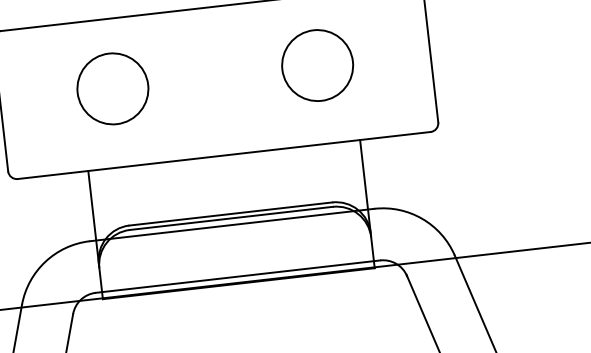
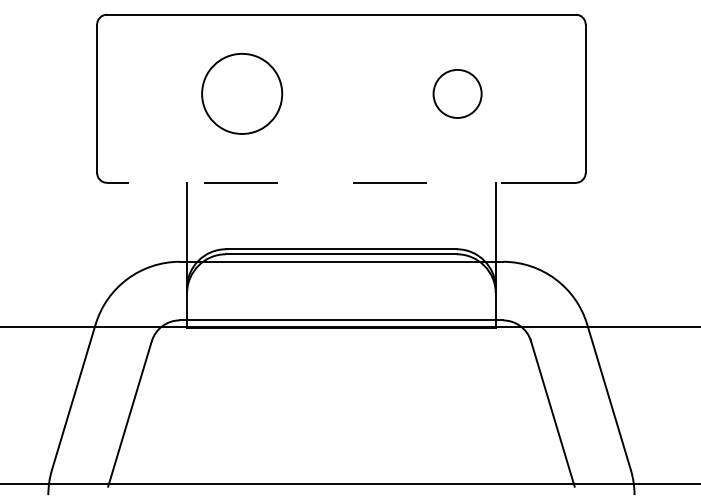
circle: (317, 65) -> (457, 93), size x0.6
circle: (113, 88) -> (242, 93), moved
line: (223, 155) -> (340, 182), solid -> dashed

